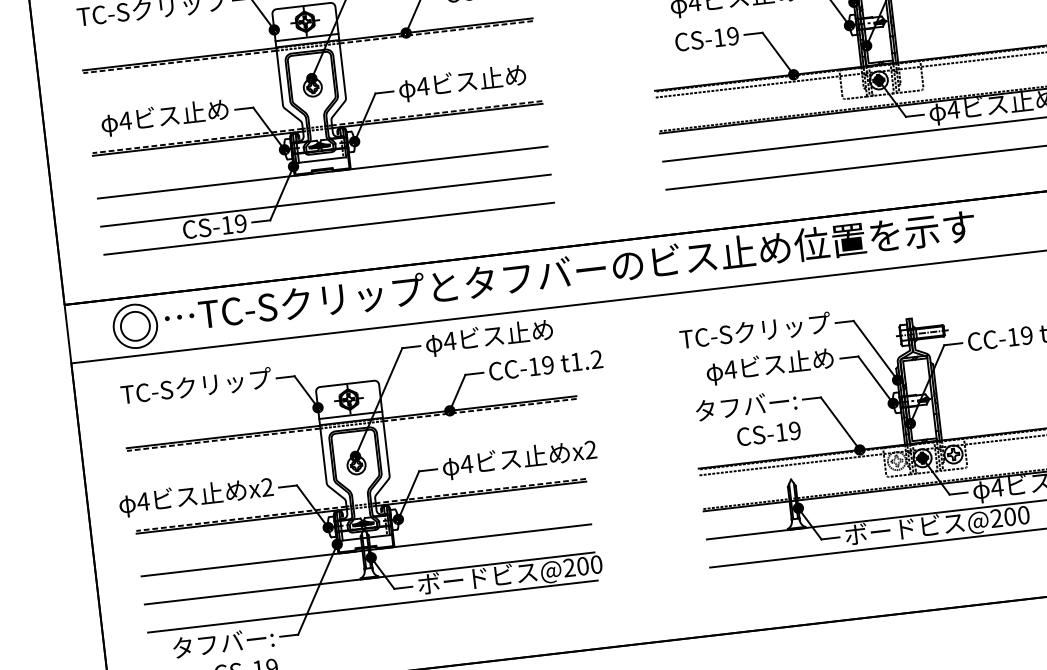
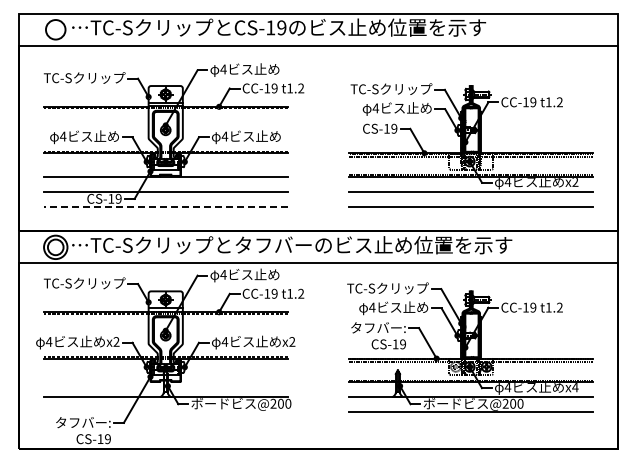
line: (328, 229) -> (165, 207), solid -> dashed
line: (365, 549) -> (165, 381), removed
line: (372, 606) -> (165, 412), removed

